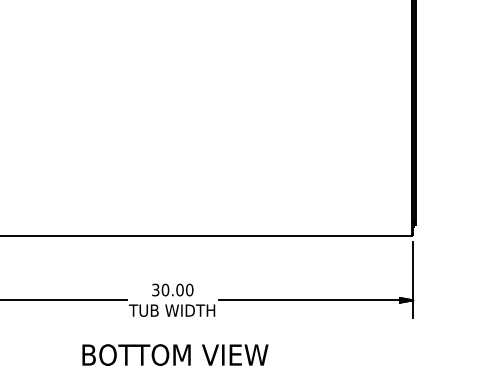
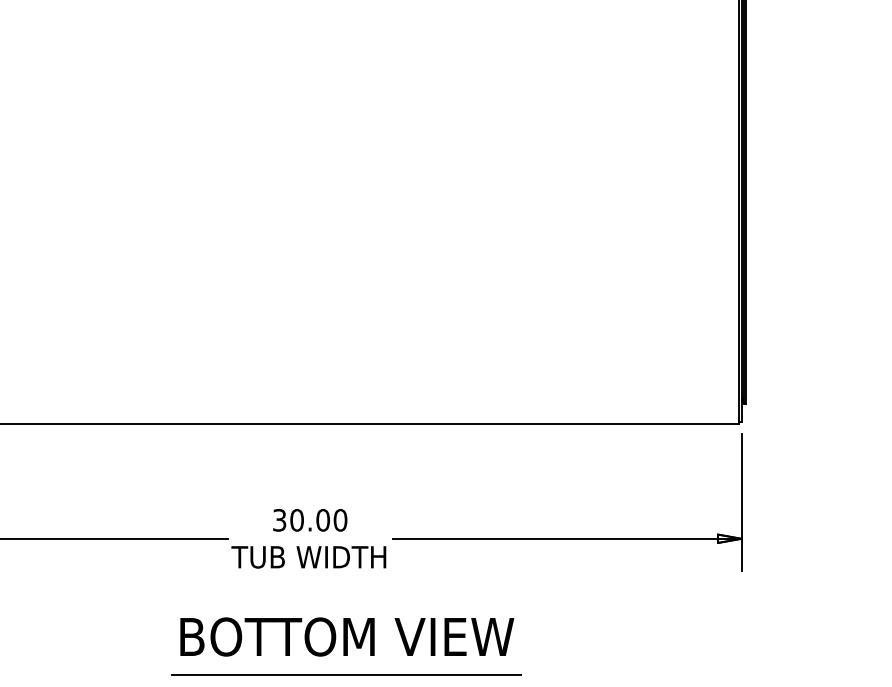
text: (175, 354) -> (347, 635), moved
line: (192, 376) -> (345, 675), added

